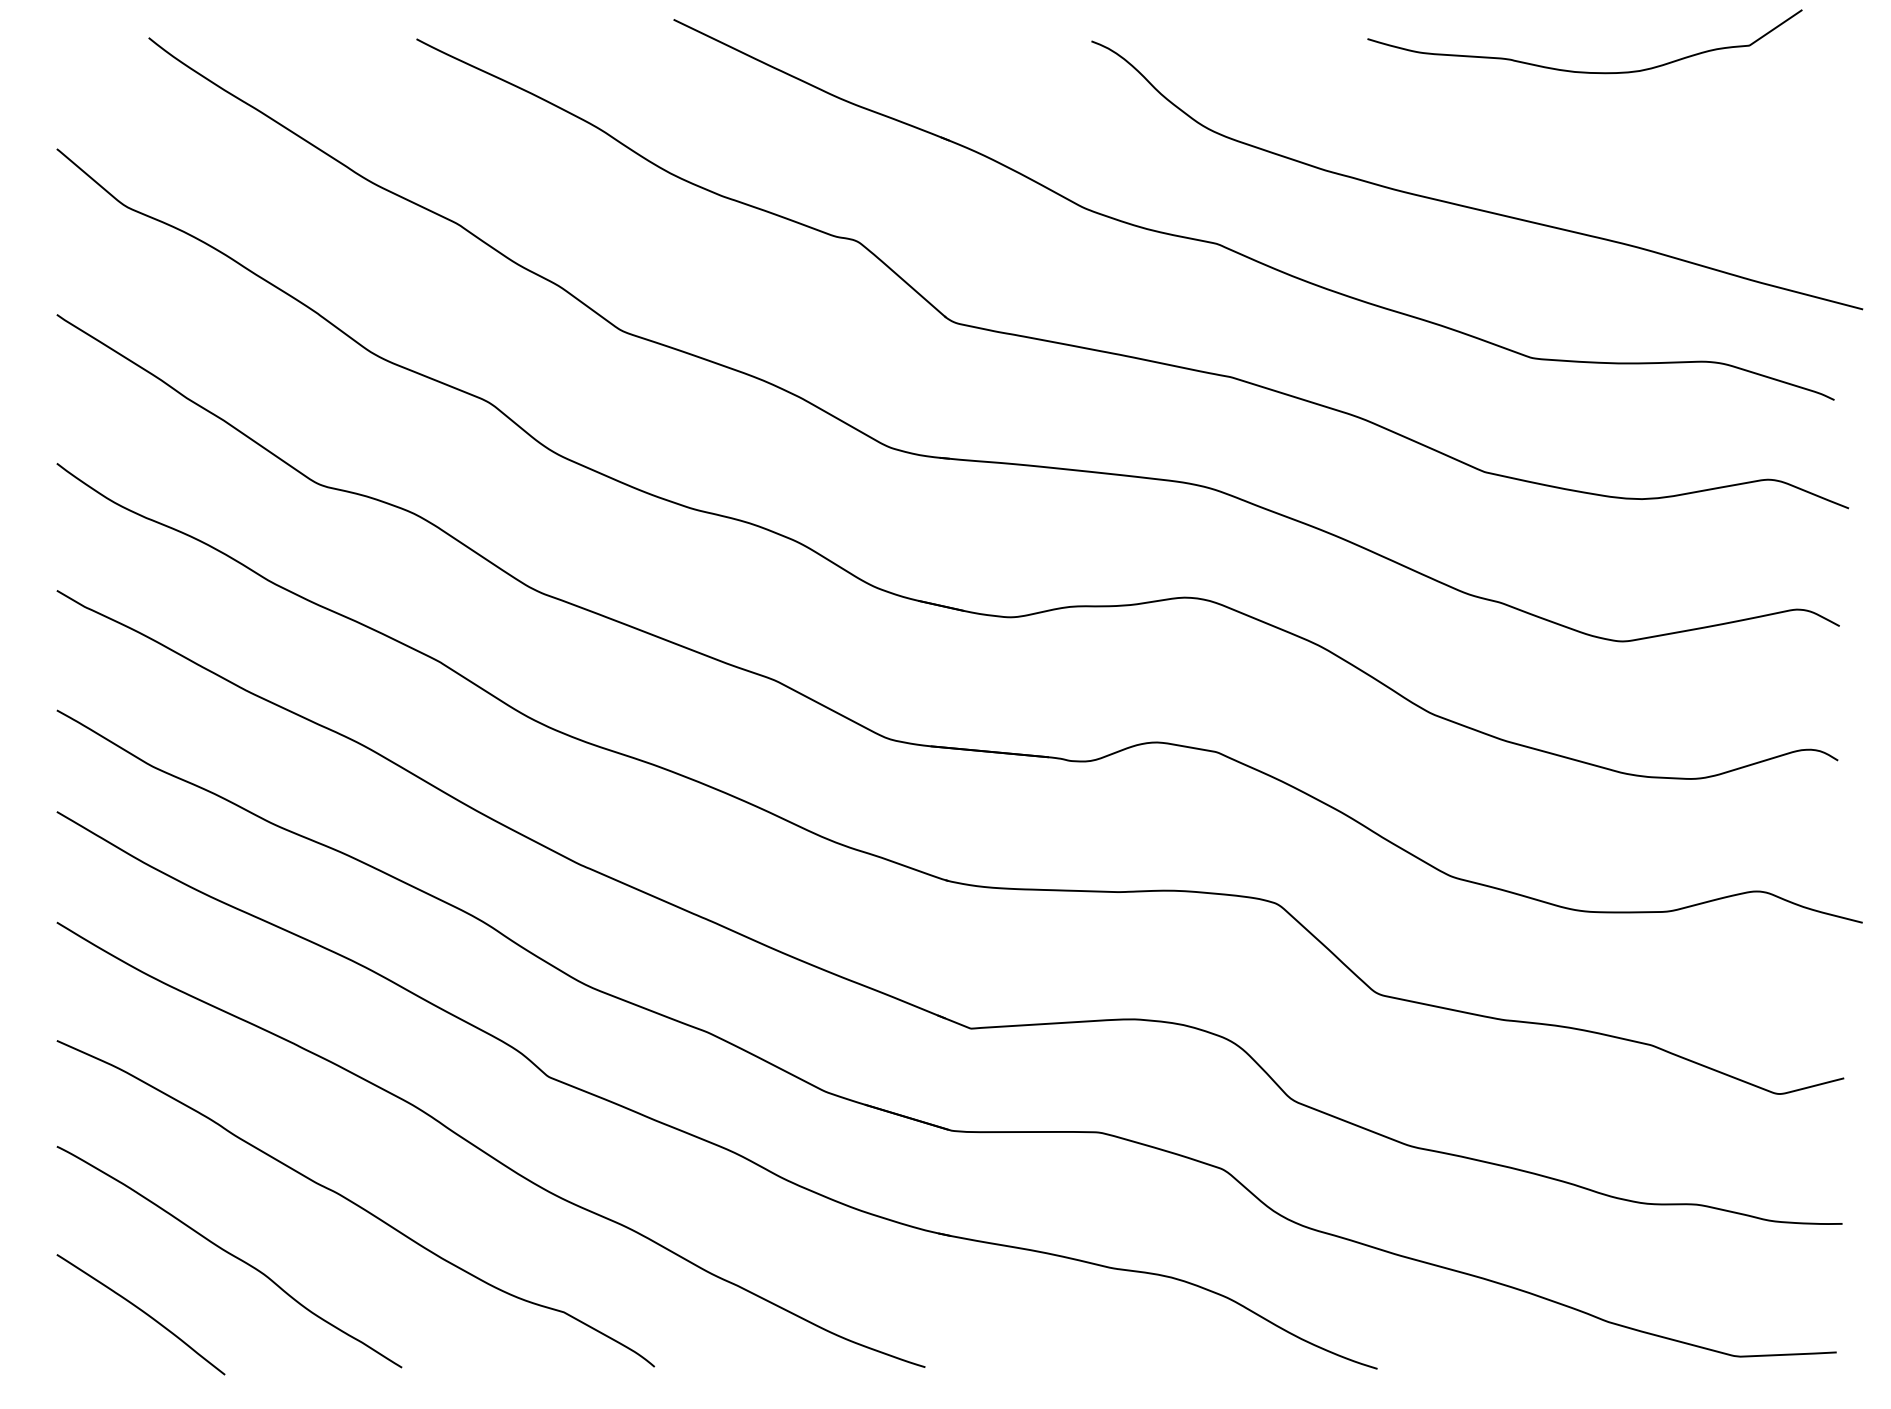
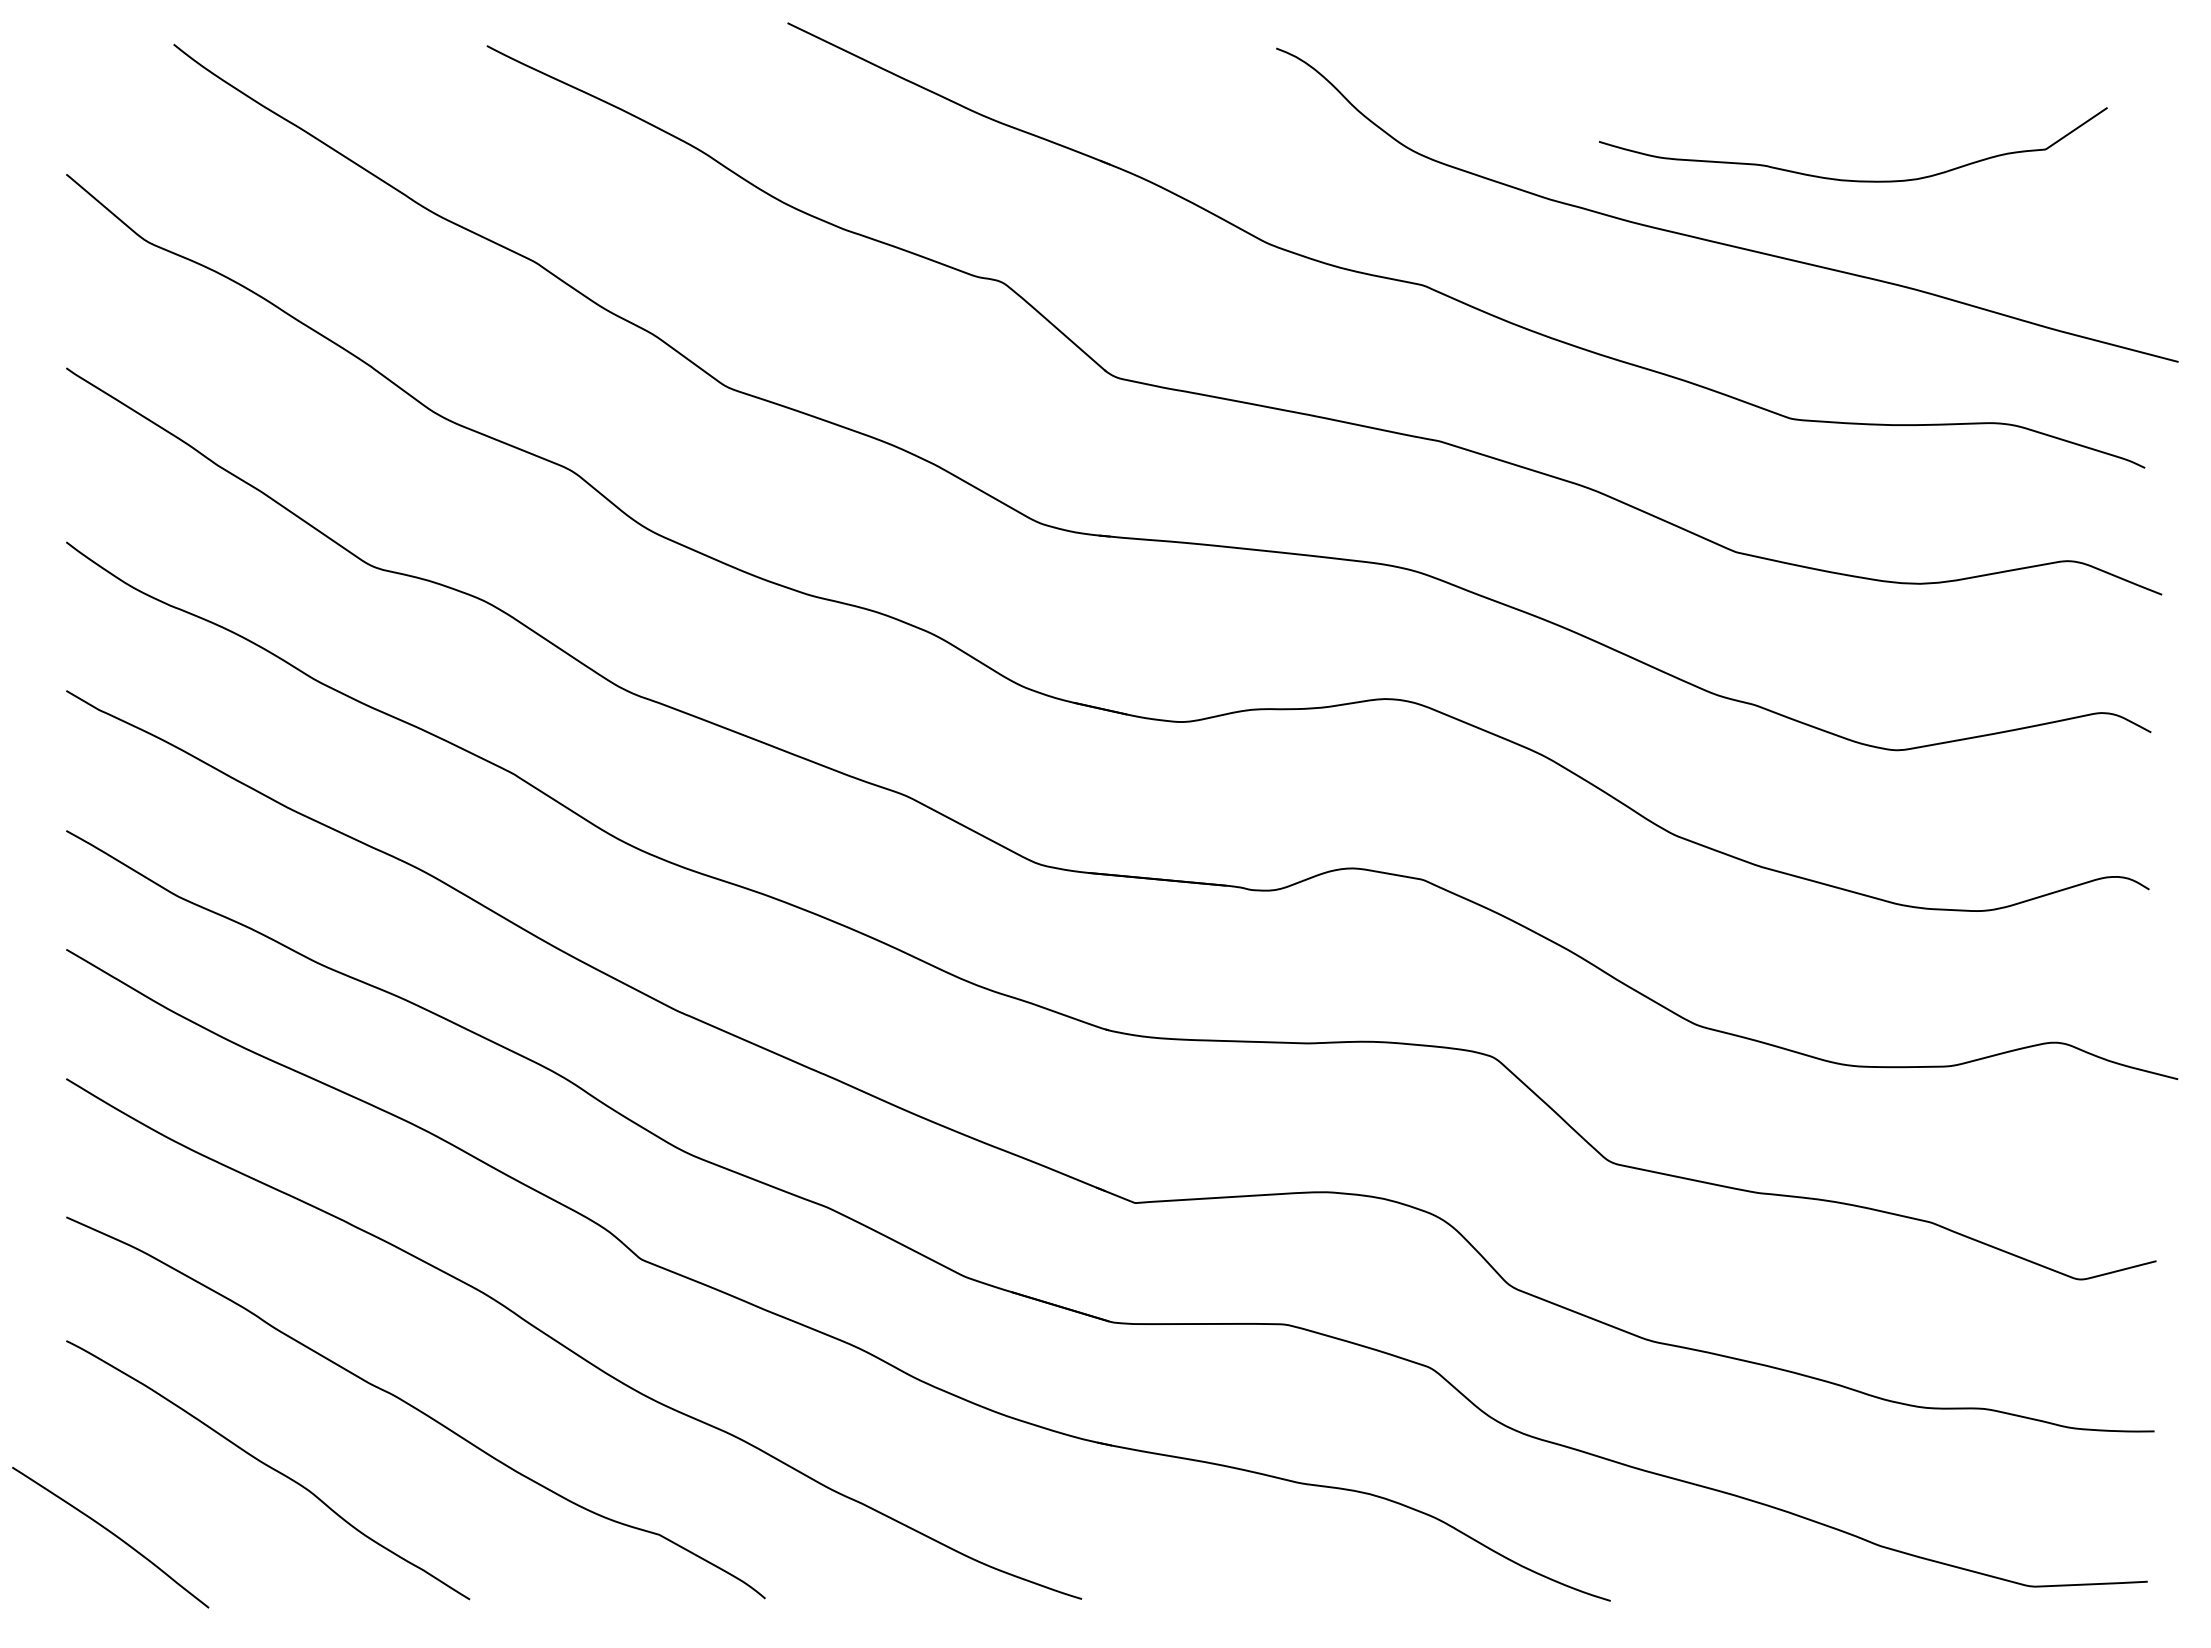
curve: (1581, 71) -> (1849, 179), moved
curve: (142, 1312) -> (112, 1534), moved

